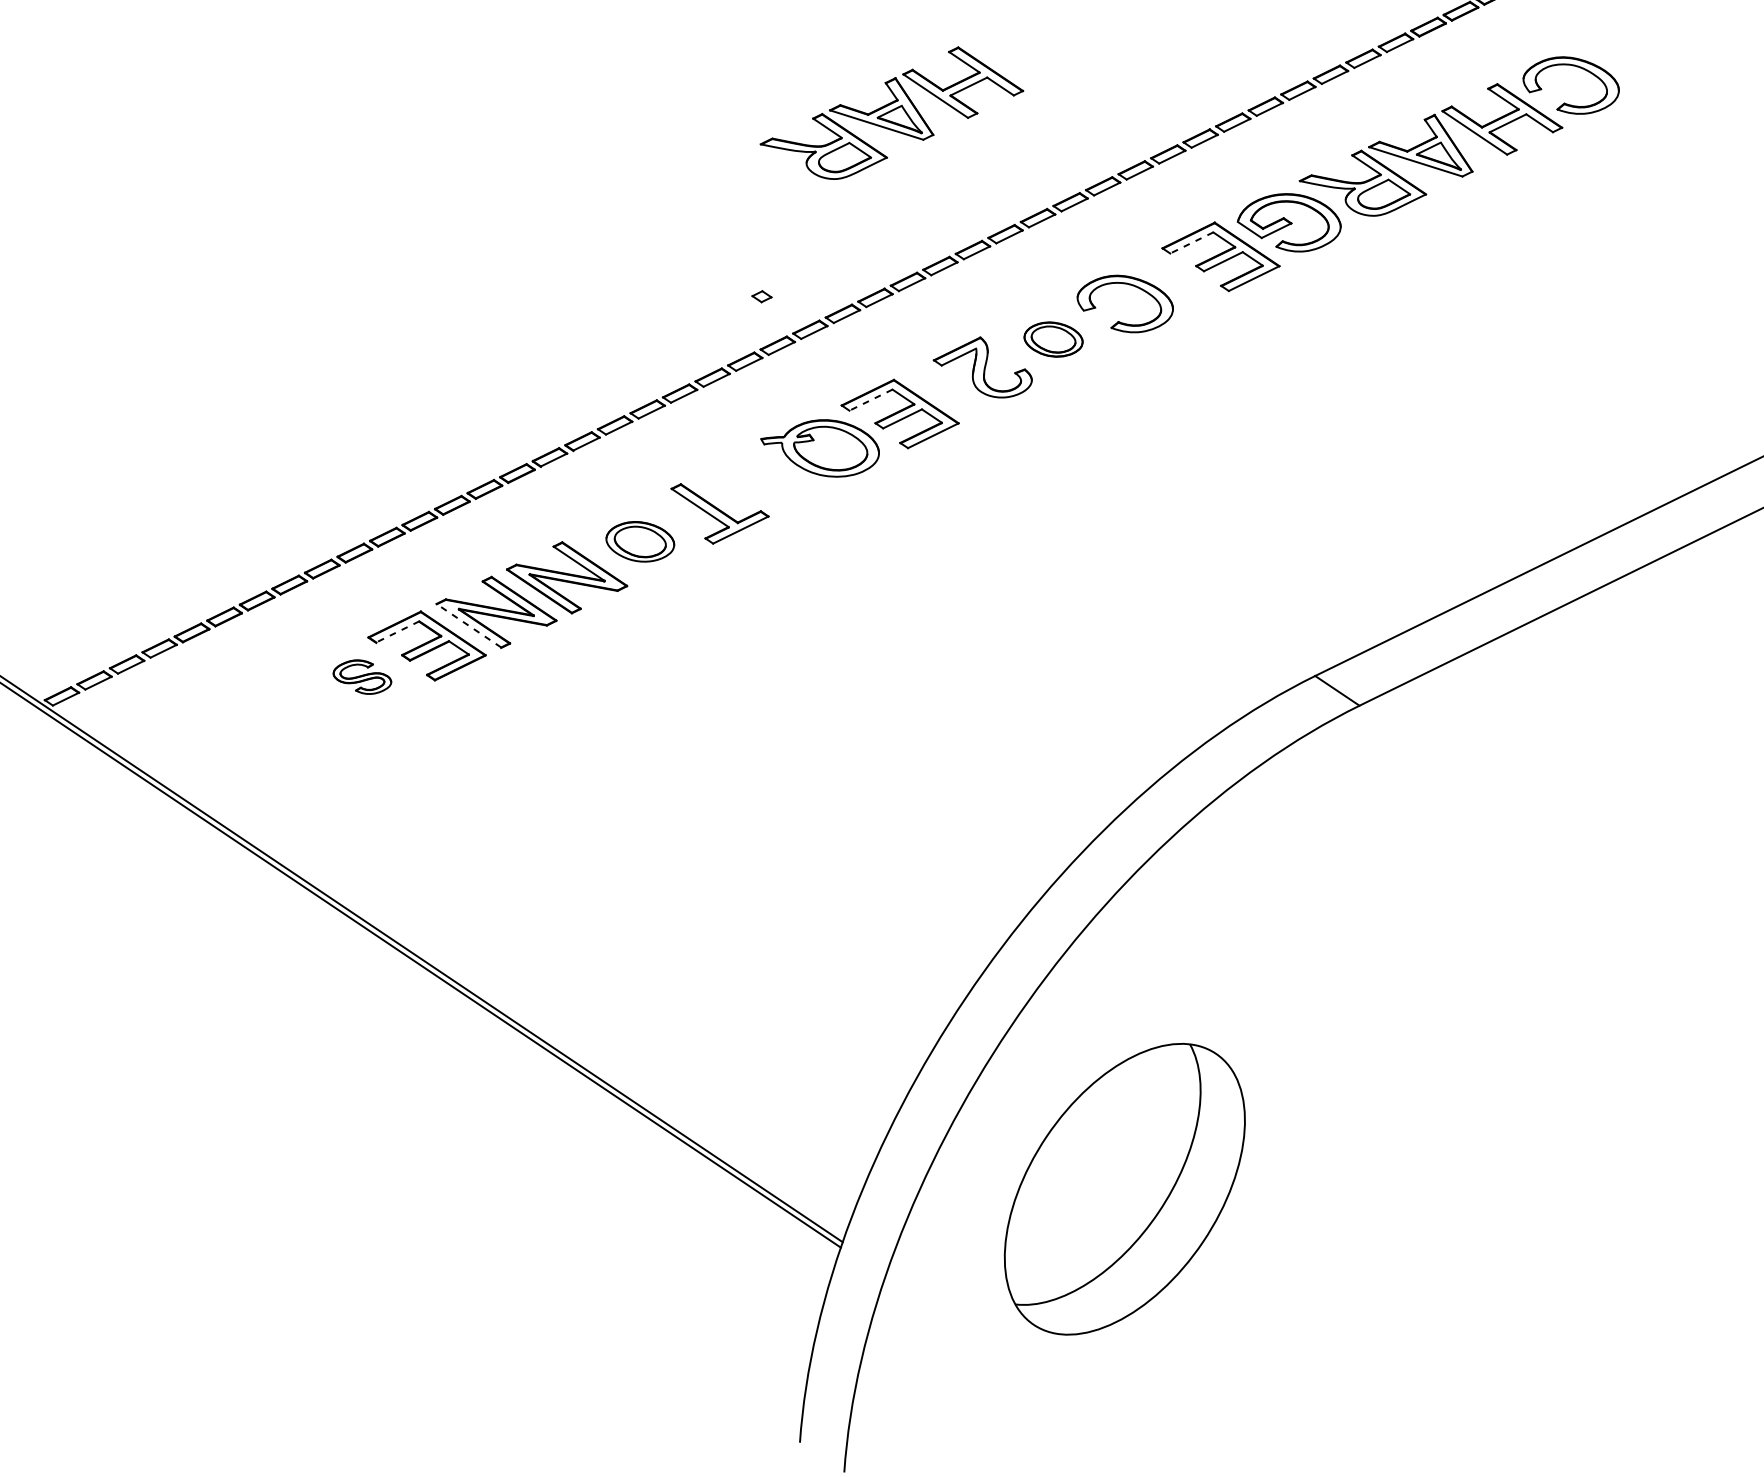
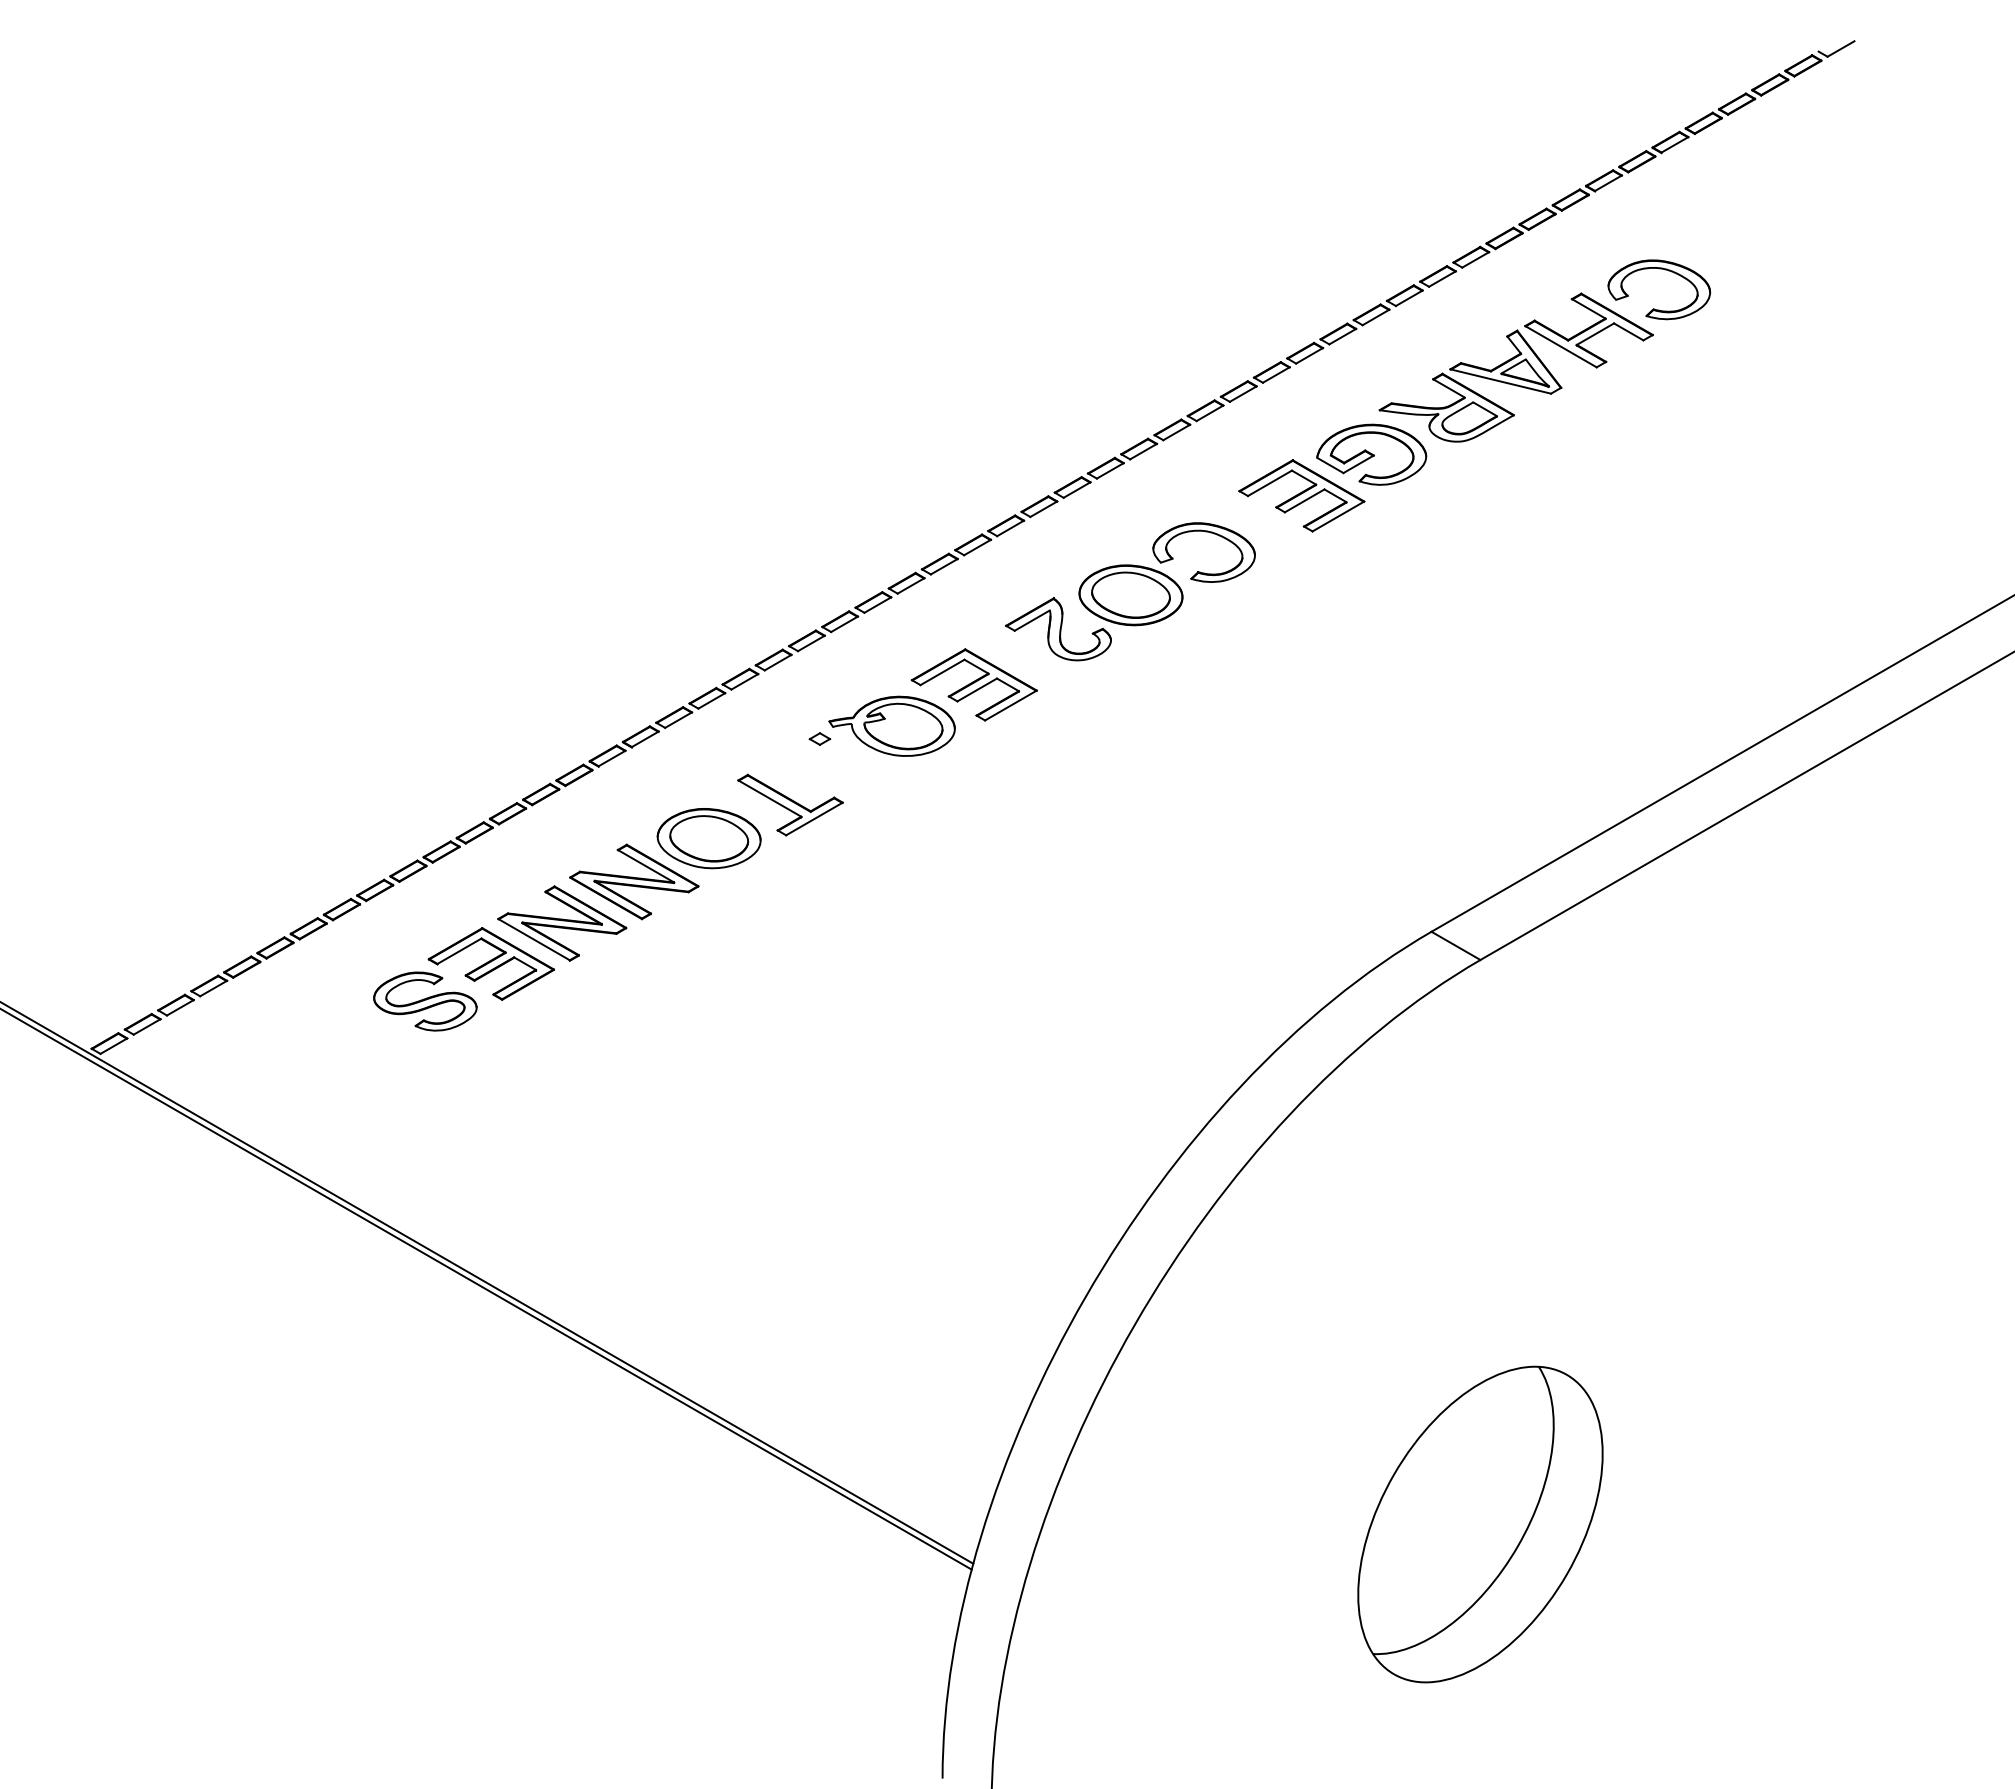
part: (891, 112) -> (943, 367), removed
line: (1191, 243) -> (1269, 483), dashed -> solid
part: (761, 296) -> (819, 738), moved
part: (1053, 339) -> (1130, 595), size x1.67
line: (870, 400) -> (942, 672), dashed -> solid
part: (639, 541) -> (708, 838), size x1.43
line: (468, 625) -> (533, 939), dashed -> solid
line: (397, 632) -> (459, 951), dashed -> solid
part: (362, 677) -> (425, 1001), size x1.67
part: (1124, 1189) -> (1480, 1524), moved

